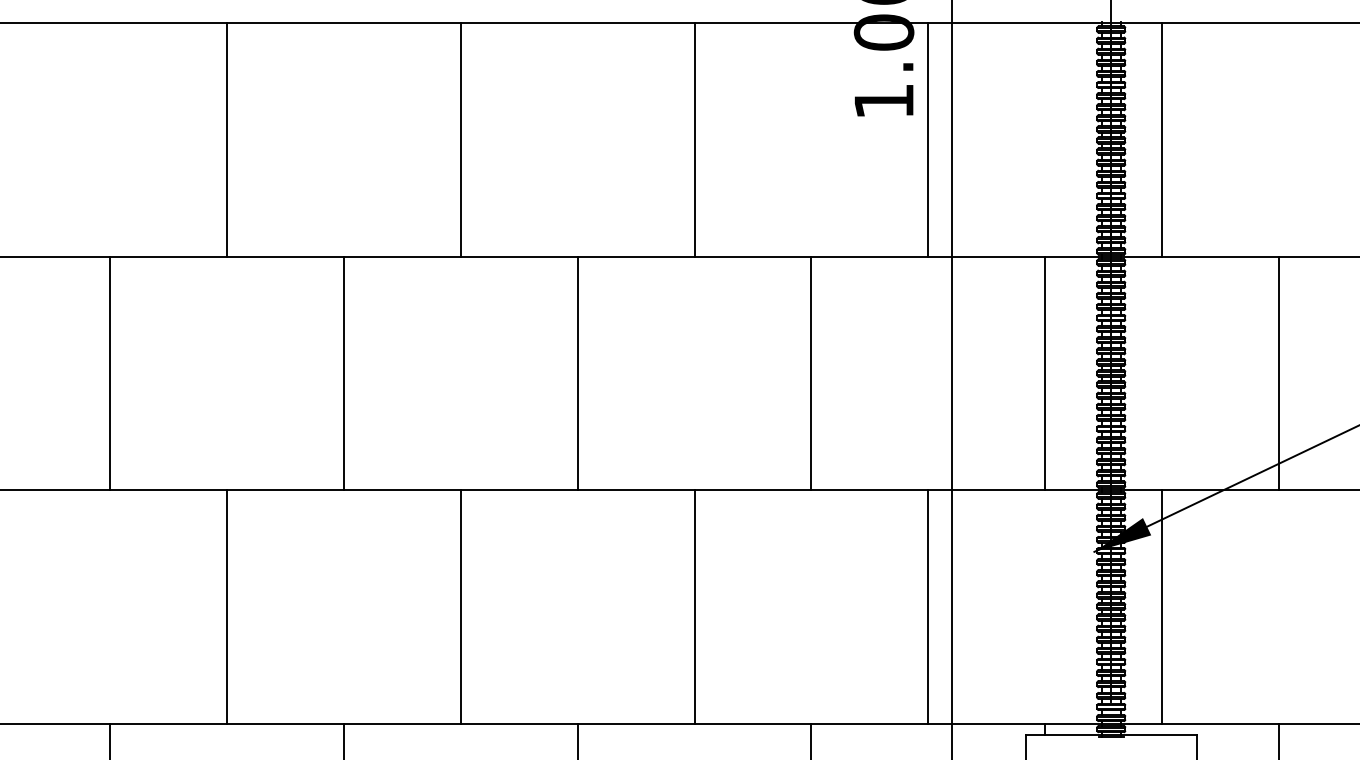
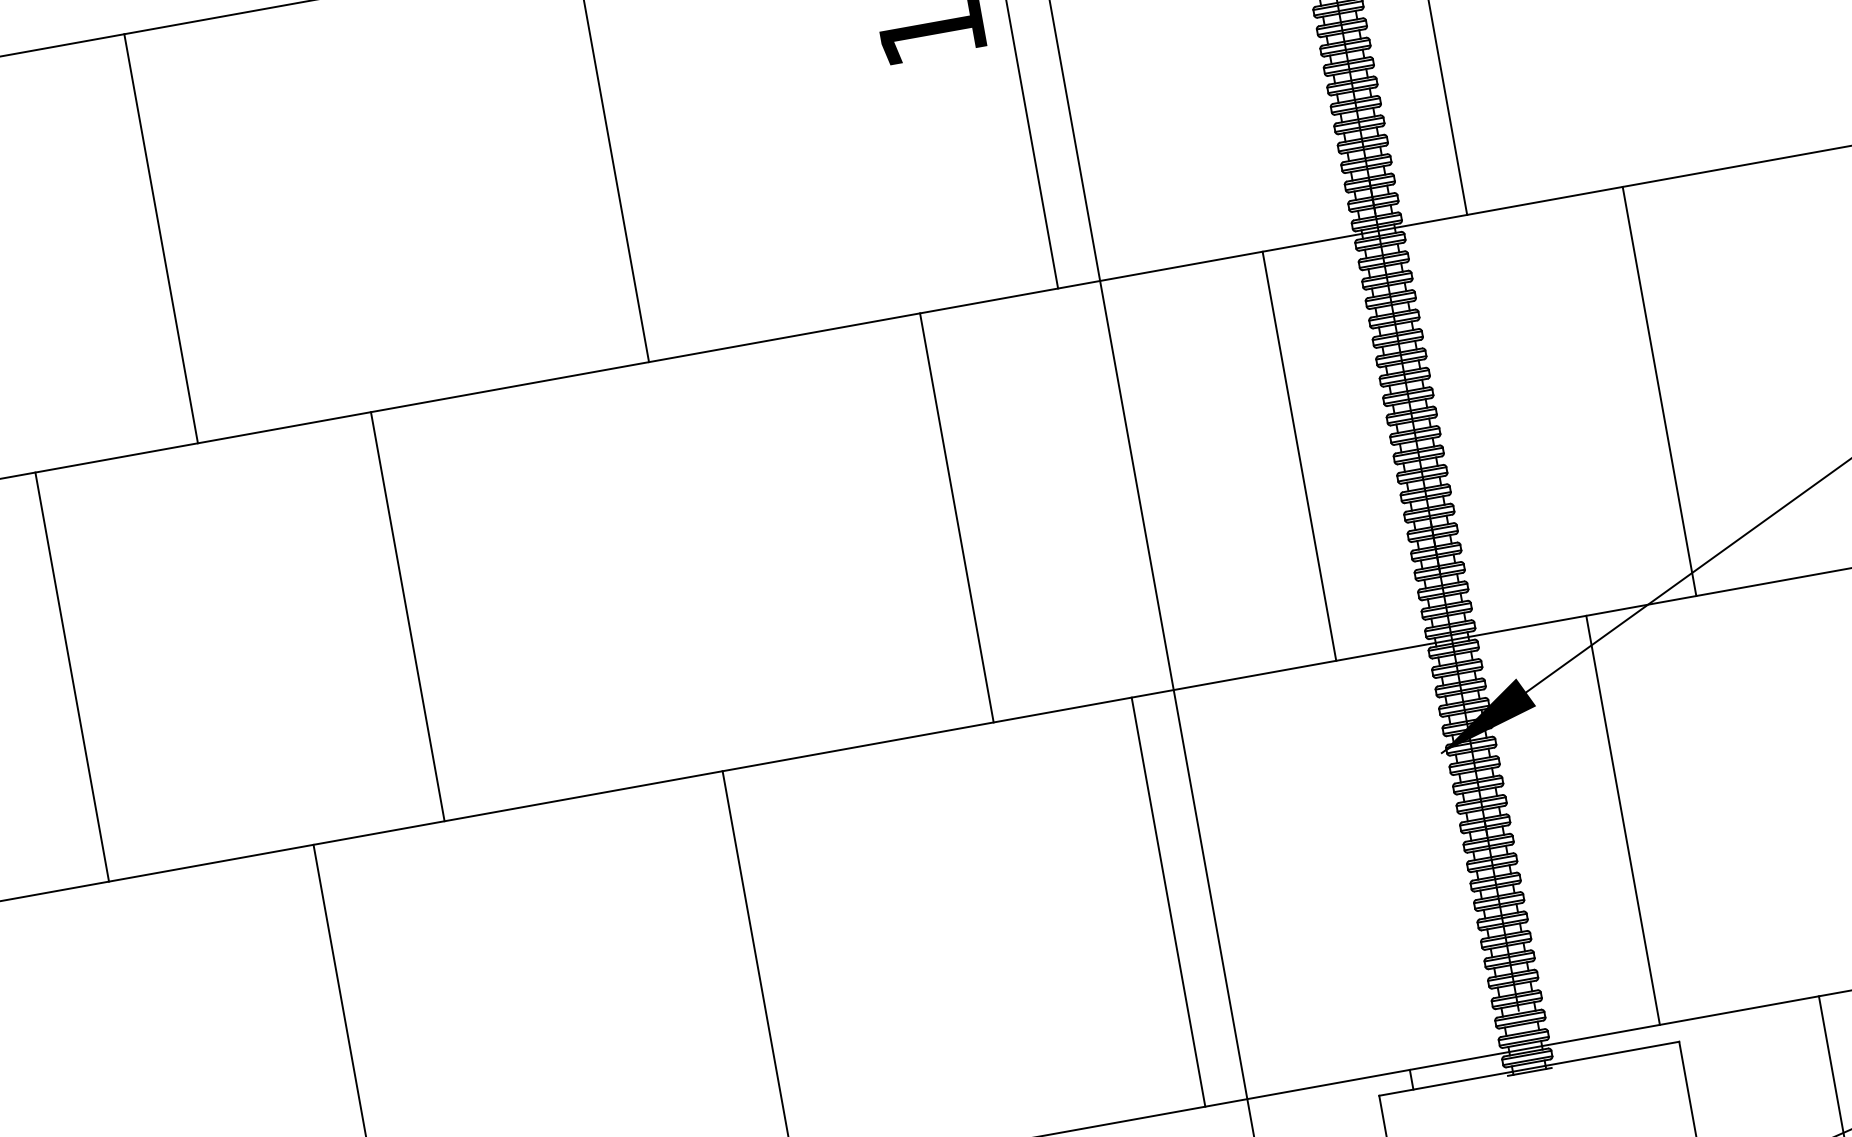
line: (460, 139) -> (160, 238), moved
line: (577, 373) -> (407, 616), moved
line: (811, 373) -> (957, 517), moved
line: (1278, 373) -> (1658, 391), moved
line: (1162, 607) -> (1624, 820), moved

